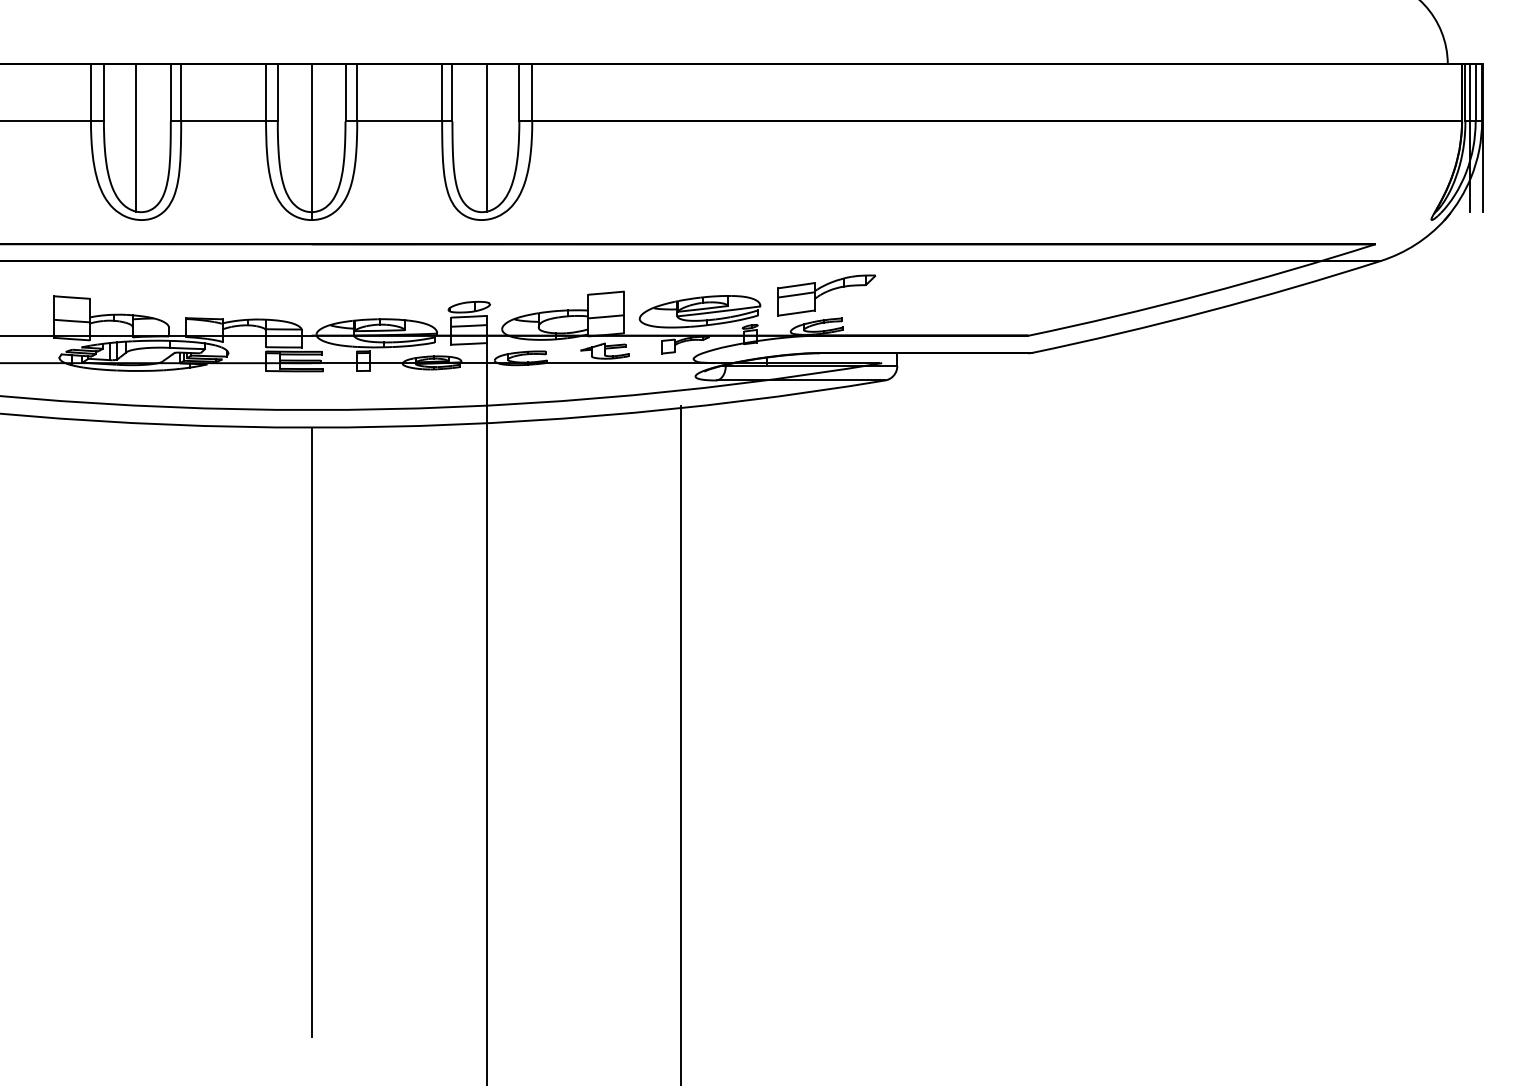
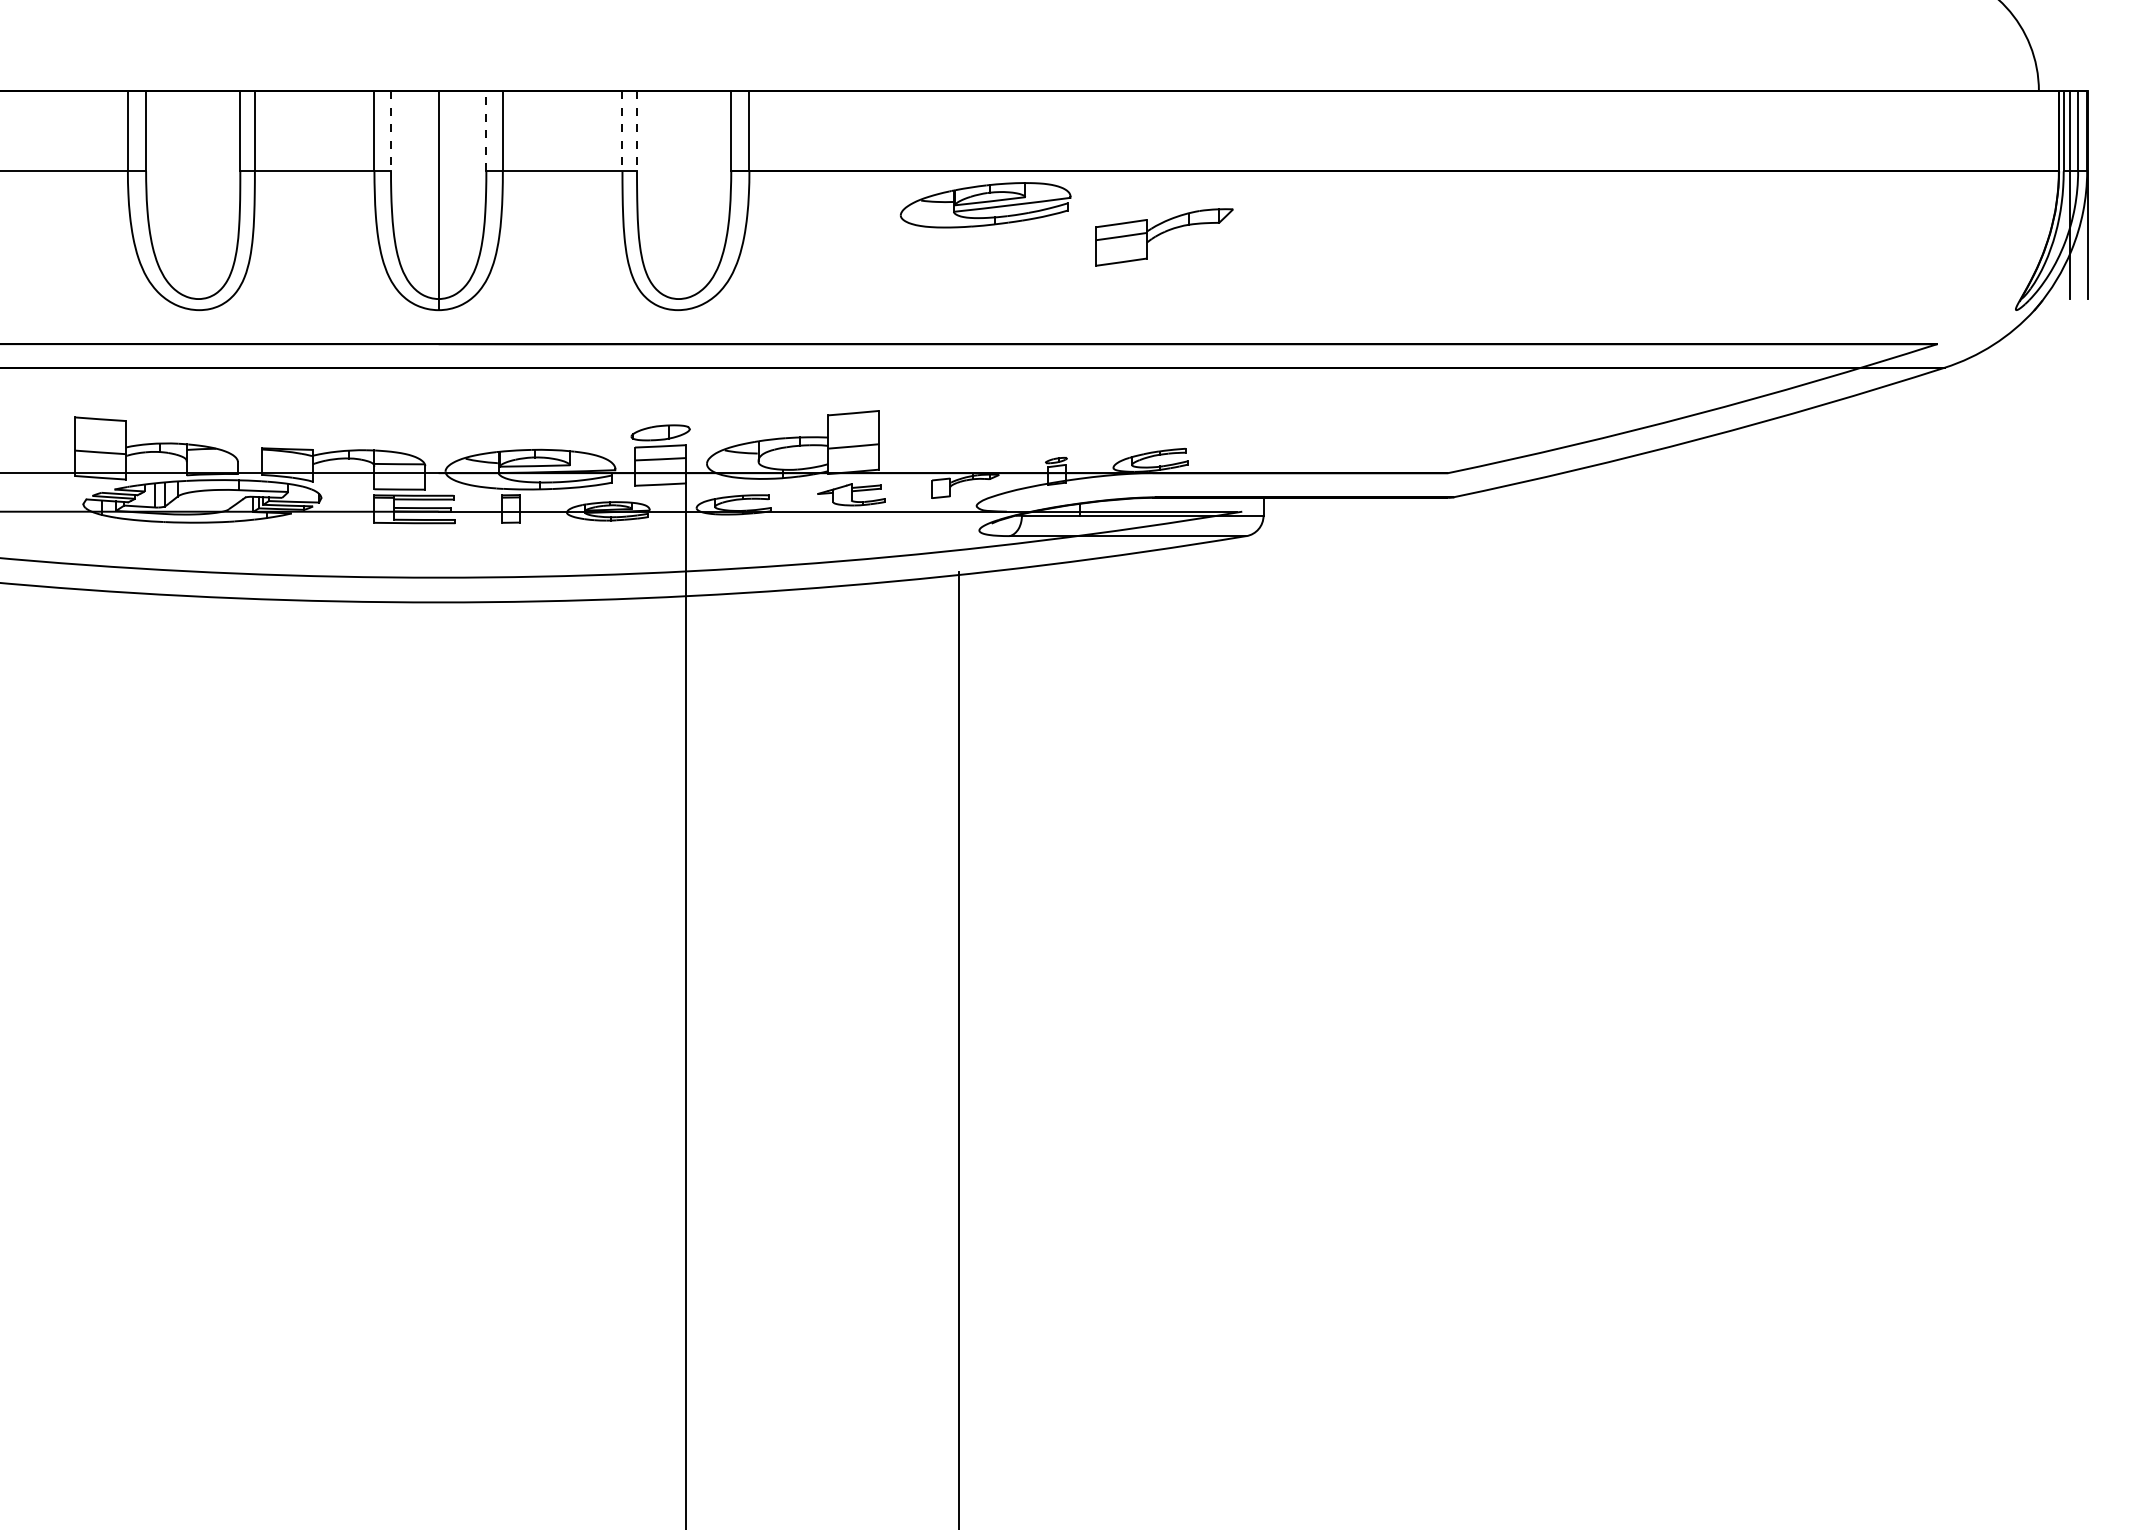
line: (345, 92) -> (486, 130), solid -> dashed
line: (278, 93) -> (391, 131), solid -> dashed
line: (442, 93) -> (622, 131), solid -> dashed
line: (452, 93) -> (637, 131), solid -> dashed
line: (136, 138) -> (191, 195), removed
line: (487, 138) -> (686, 195), removed
part: (826, 295) -> (1164, 237), moved
part: (699, 311) -> (985, 205), moved
line: (311, 732) -> (438, 1031), removed

